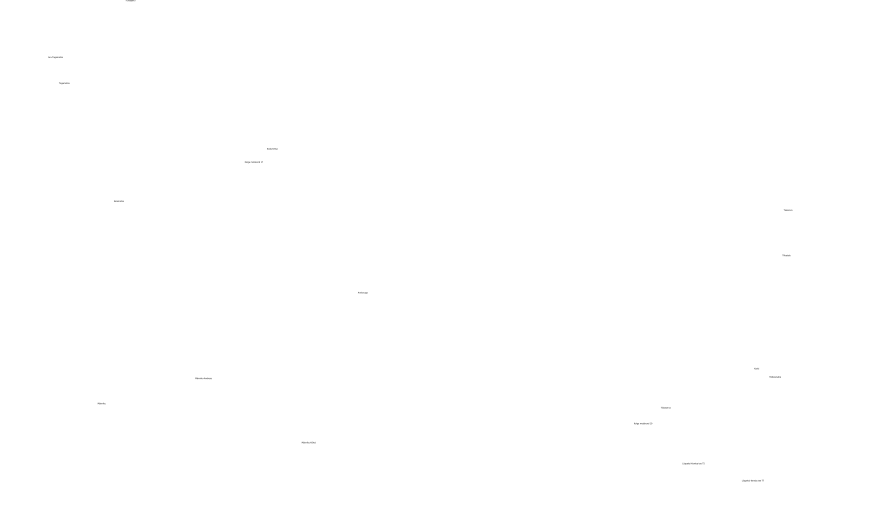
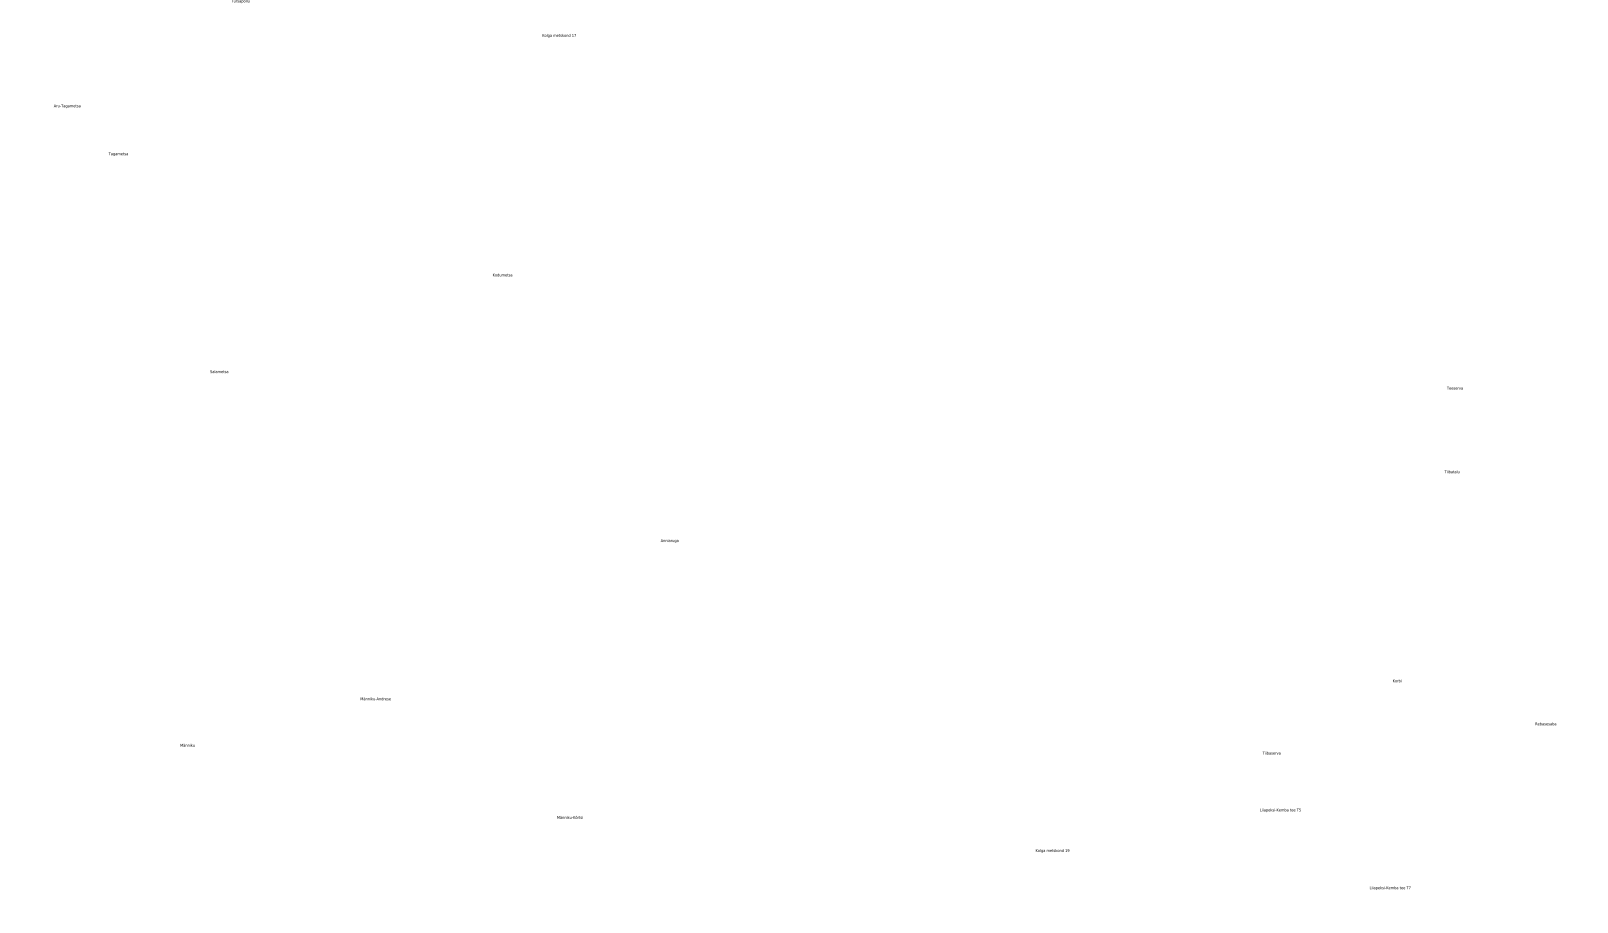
text: (55, 56) -> (67, 104), moved
text: (253, 161) -> (558, 34), moved
text: (774, 376) -> (1544, 723), moved
text: (665, 407) -> (1271, 752), moved
text: (643, 423) -> (1053, 850), moved
text: (693, 463) -> (1280, 809), moved

